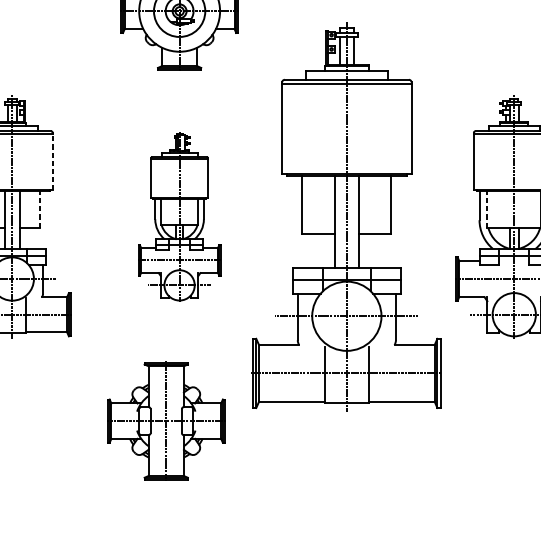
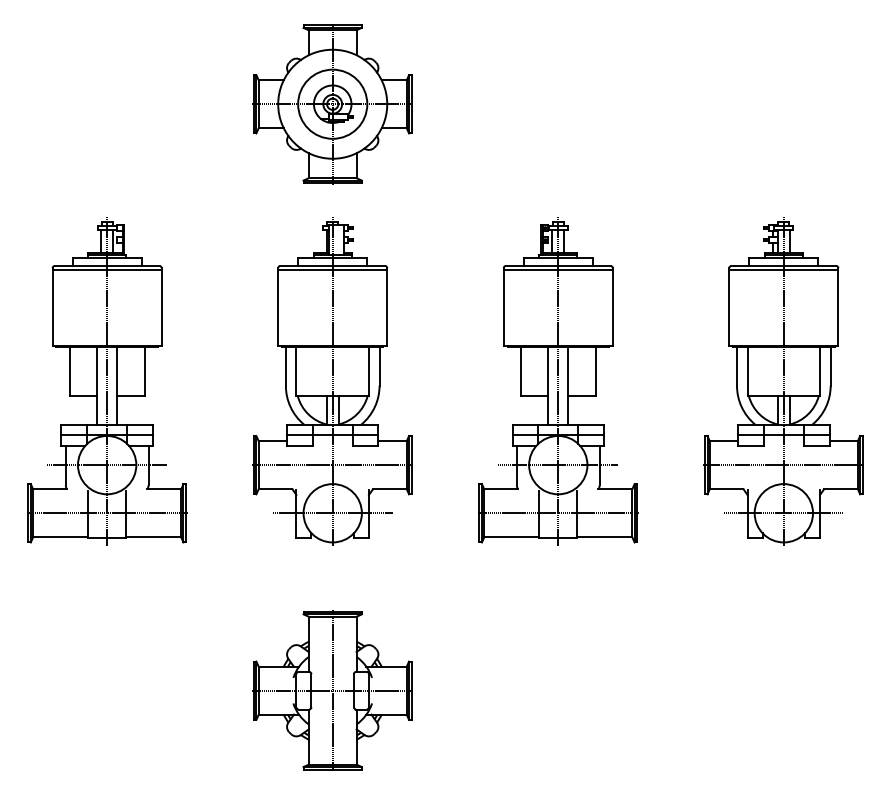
line: (52, 162) -> (161, 307), dashed -> solid
line: (40, 209) -> (144, 371), dashed -> solid
line: (487, 209) -> (747, 371), dashed -> solid
part: (179, 216) -> (332, 381), size x1.43
part: (347, 216) -> (558, 381), size x0.62
part: (166, 420) -> (332, 690), moved

